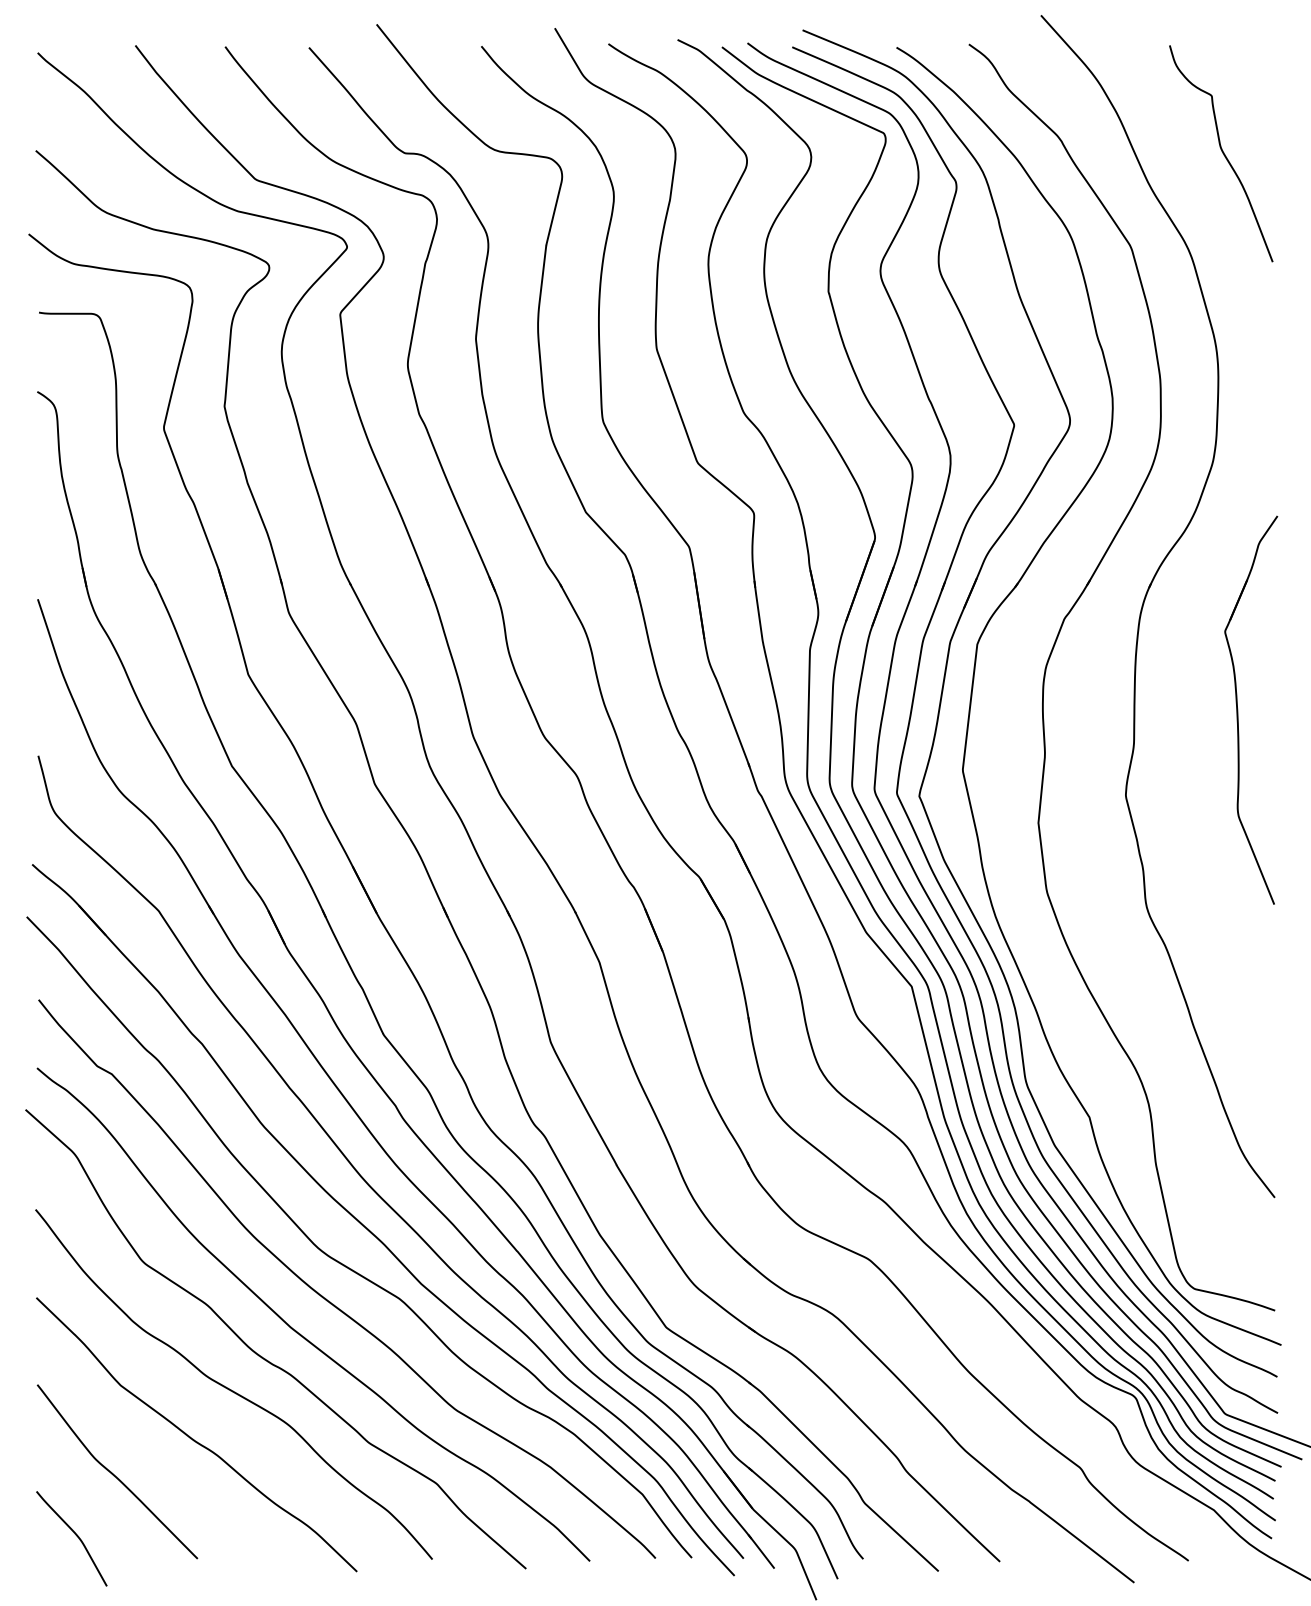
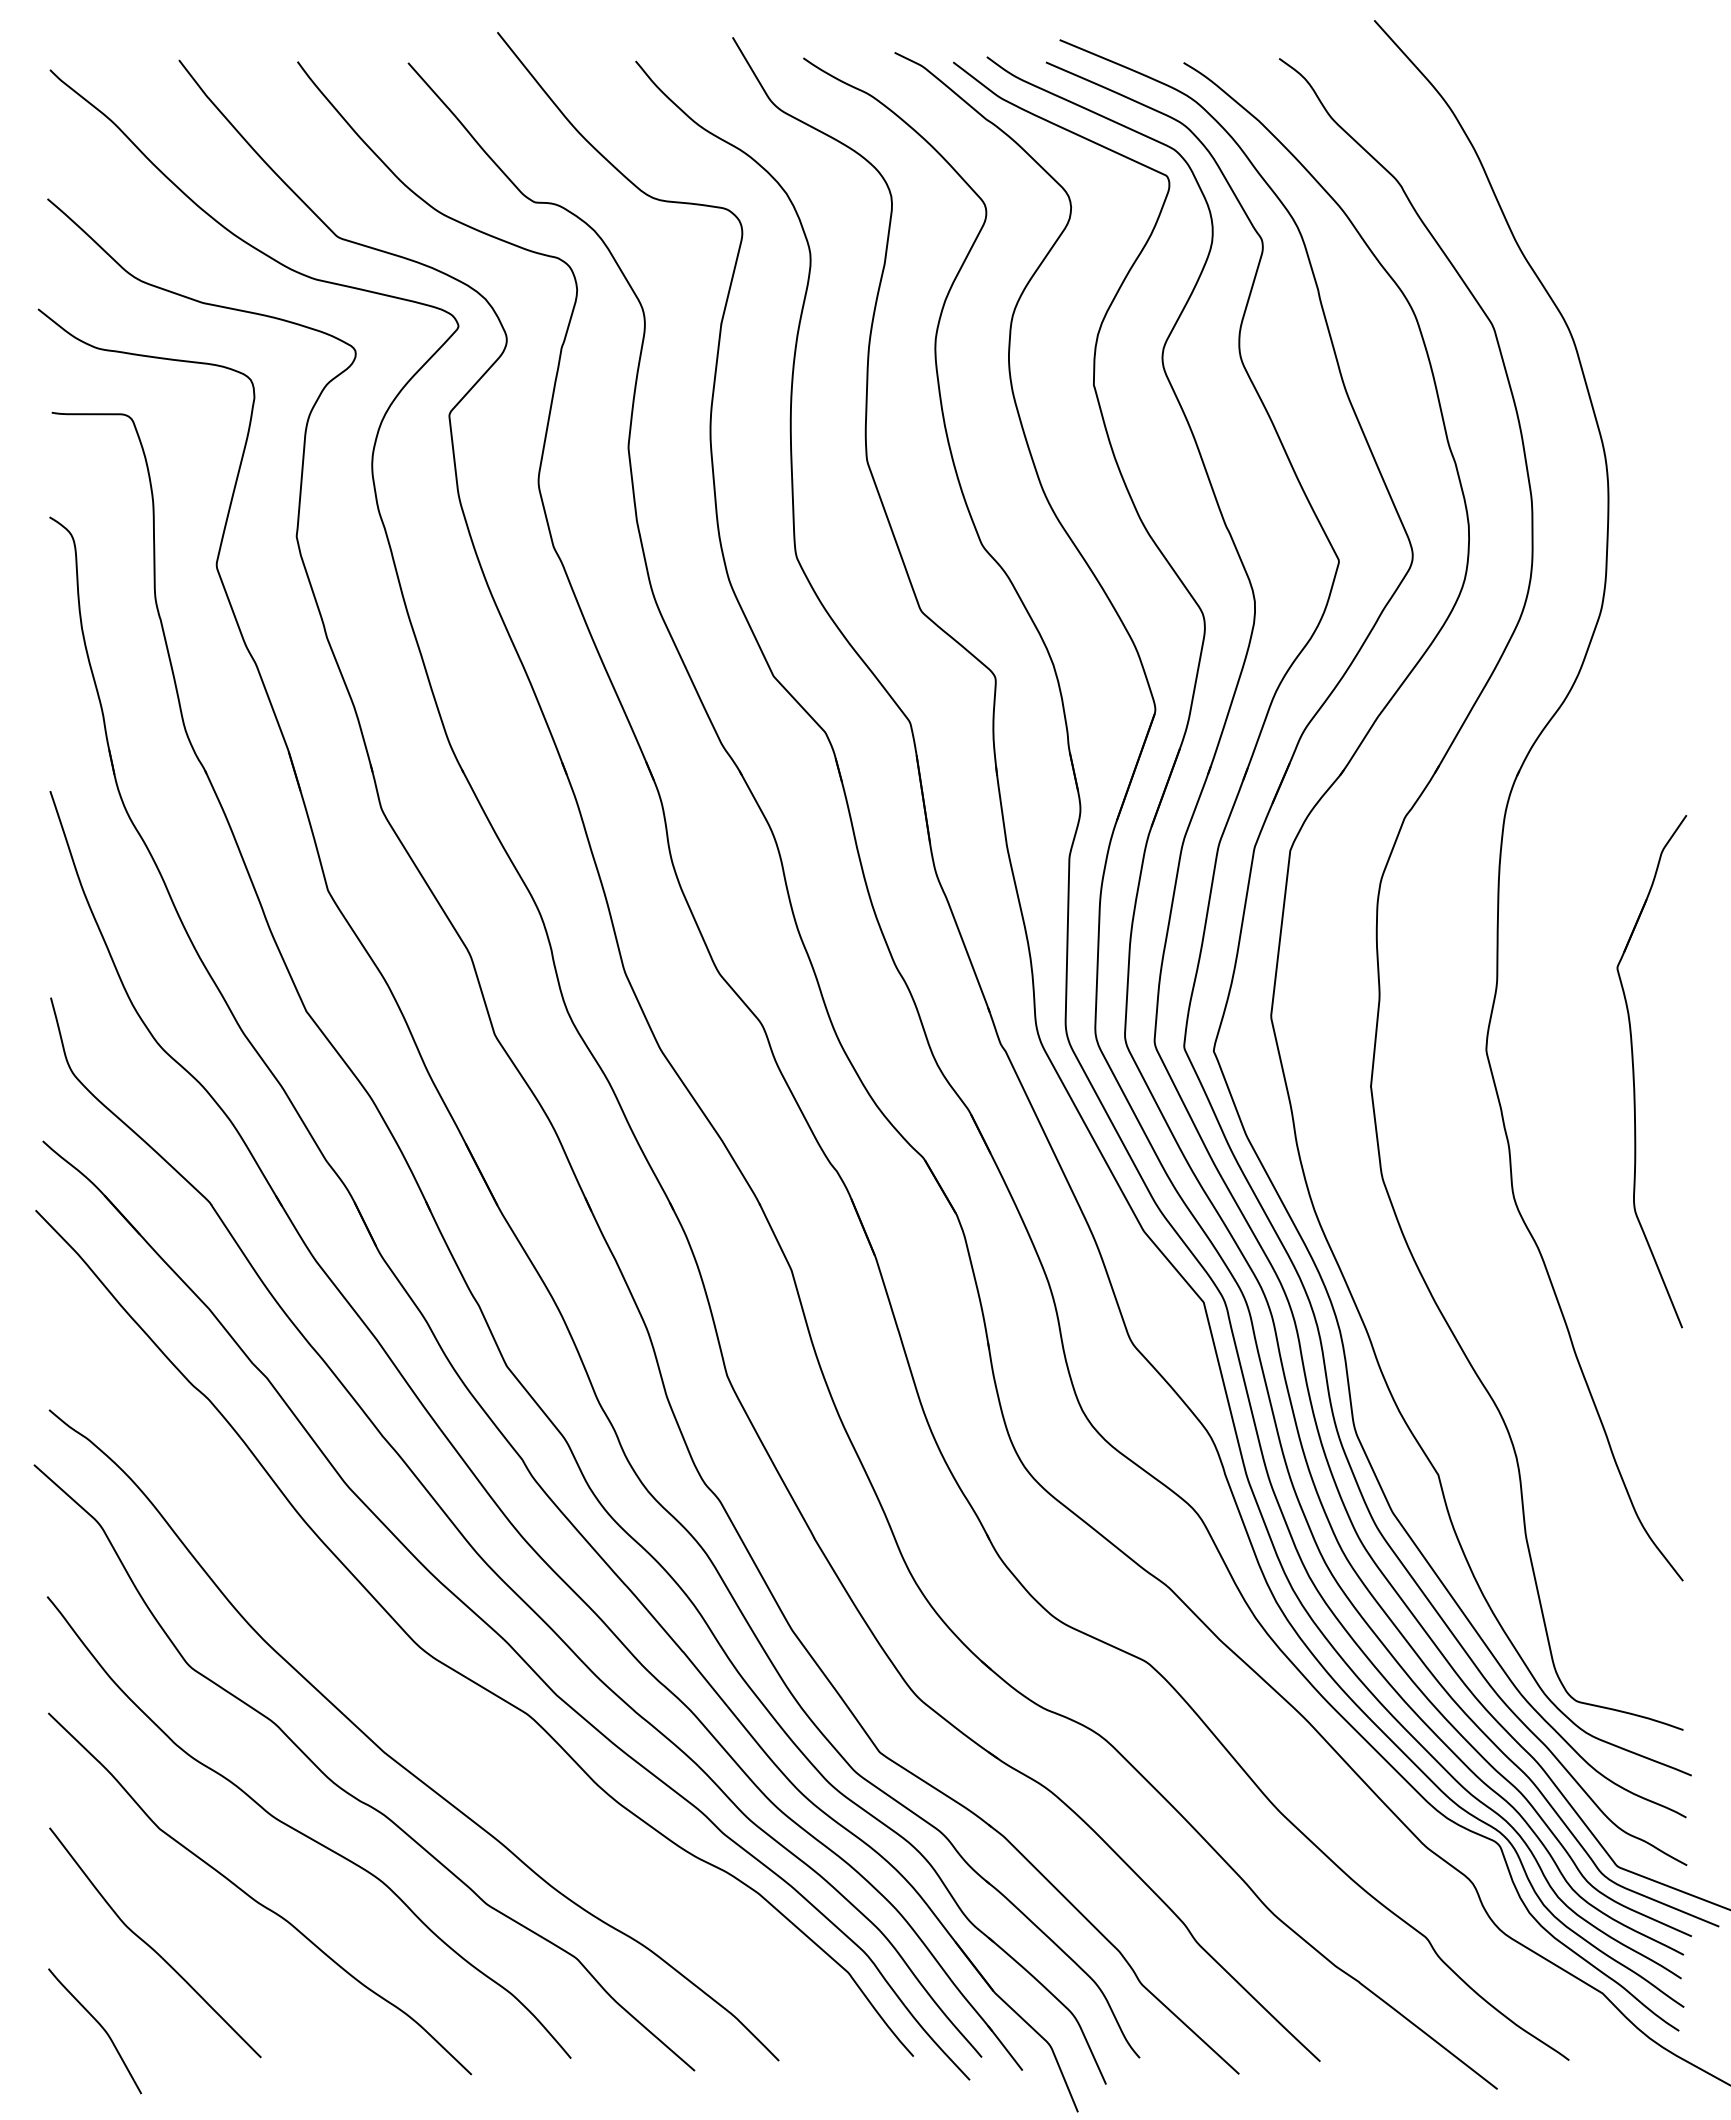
curve: (1222, 152) -> (1613, 201), removed
part: (1238, 710) -> (1634, 1071), moved
curve: (330, 1301) -> (436, 1718), removed

